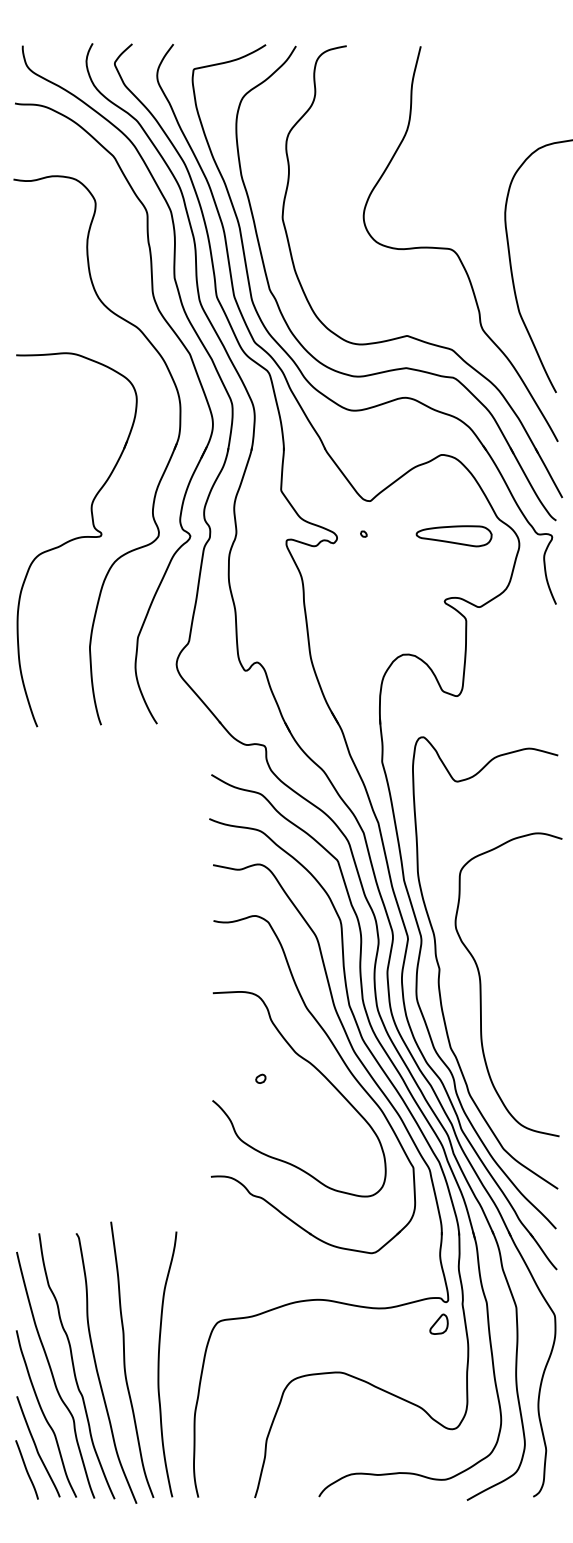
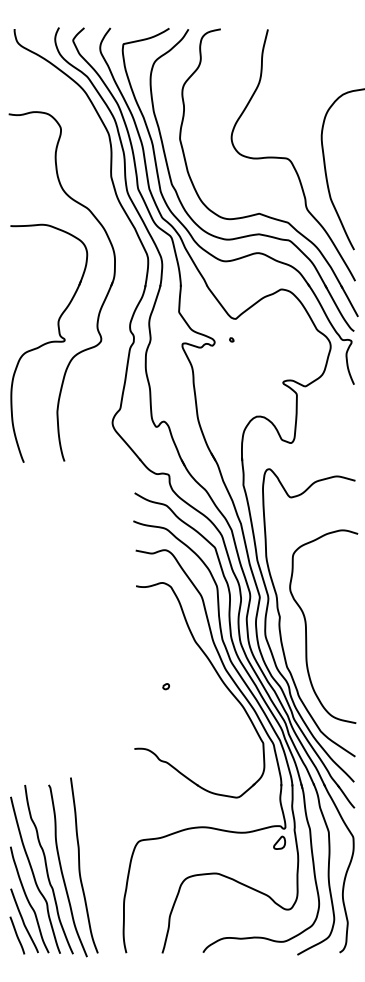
part: (200, 387) -> (127, 246), removed
part: (453, 536) -> (288, 341), removed
curve: (319, 1073) -> (203, 683), removed
curve: (160, 1358) -> (102, 864), removed

